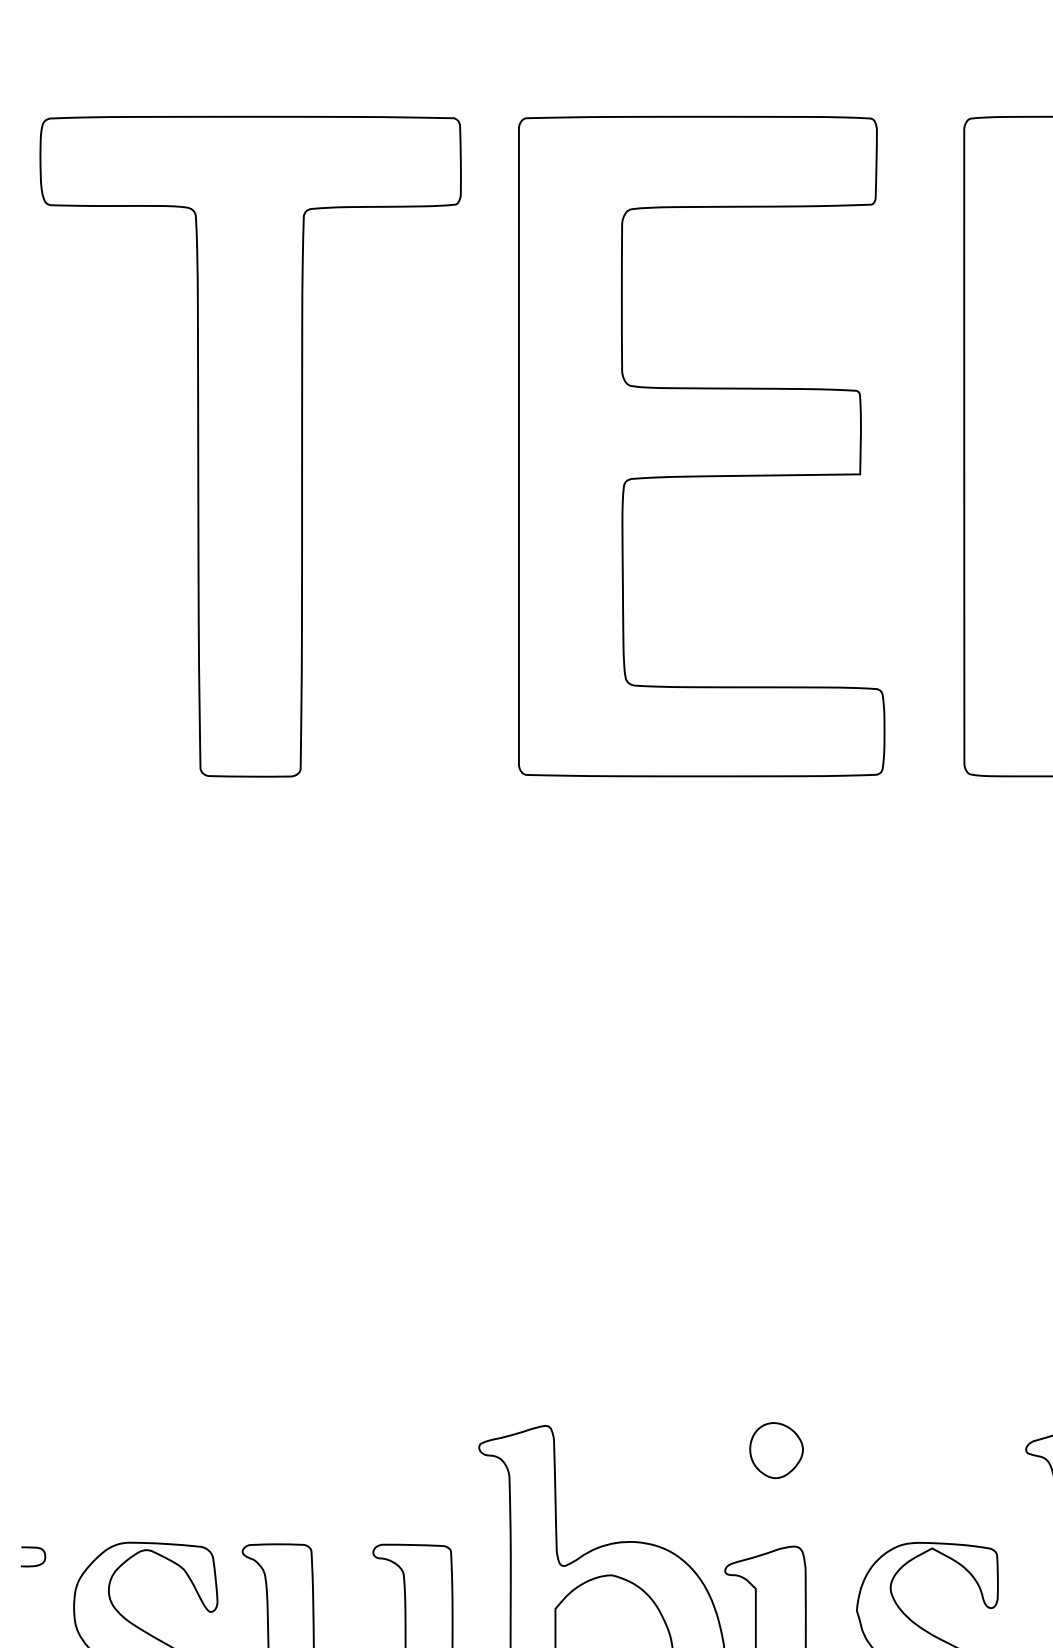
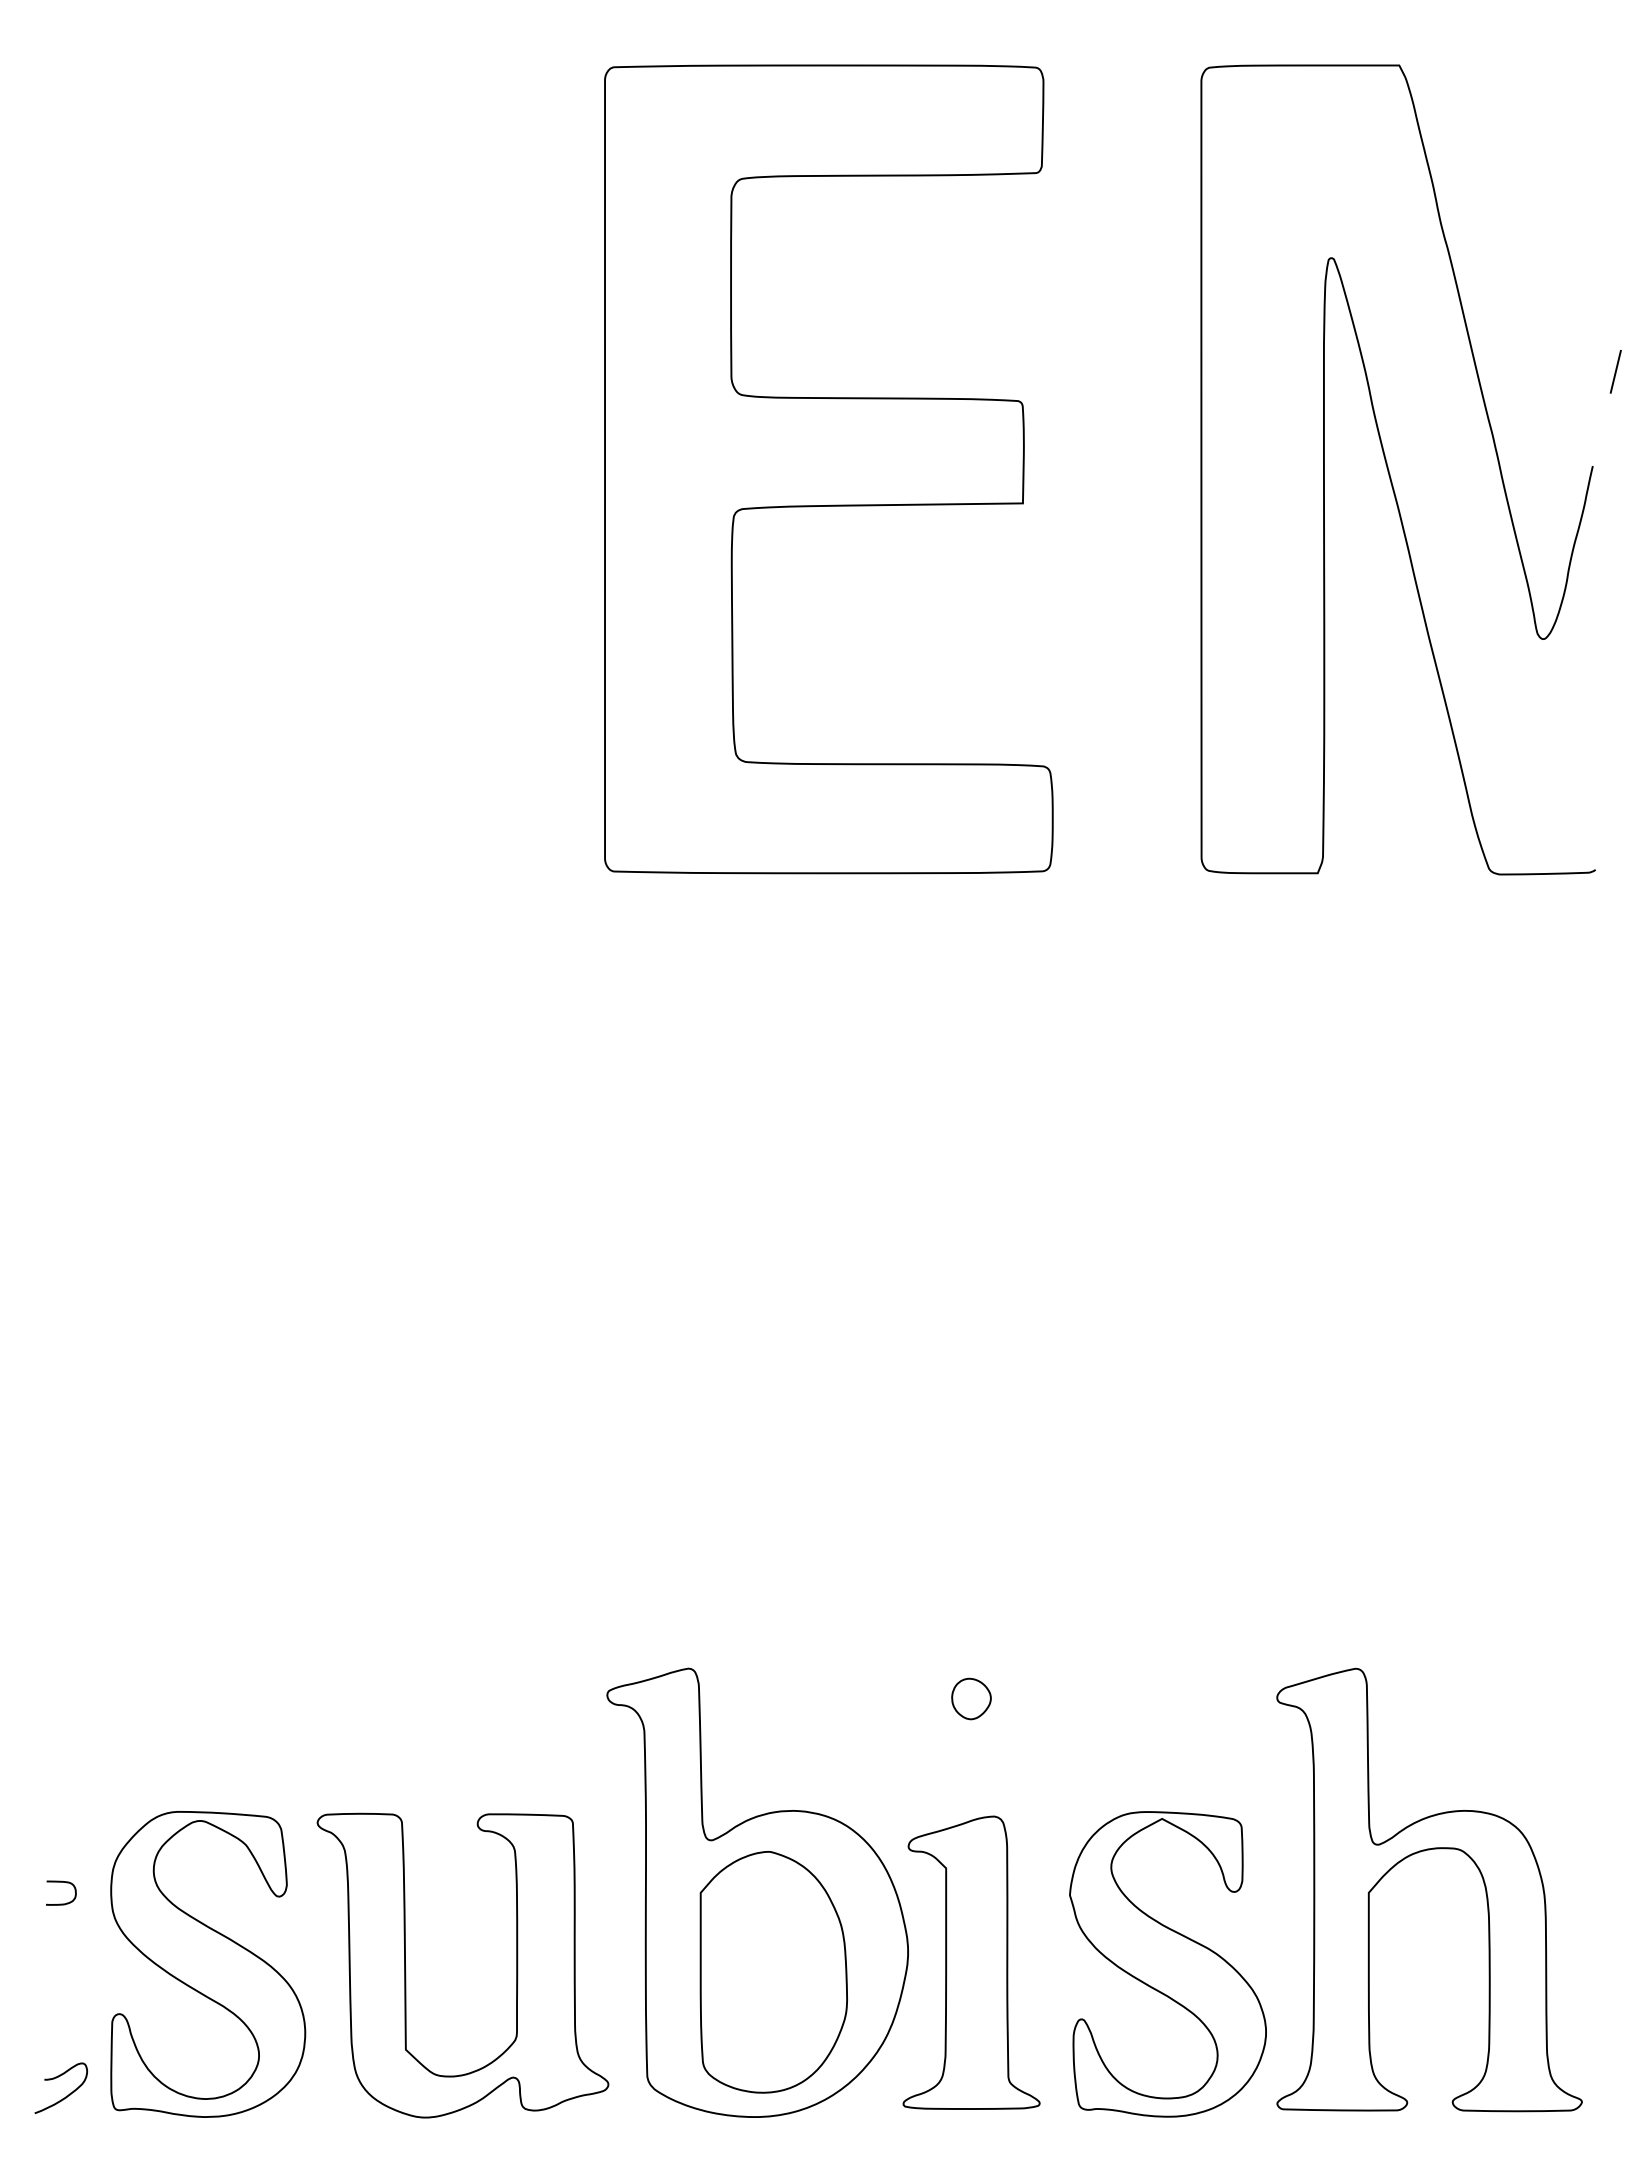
part: (250, 446) -> (327, 469), removed
part: (701, 446) -> (828, 469), moved
part: (776, 1450) -> (971, 1698), size x0.6
curve: (33, 1548) -> (61, 1882), moved

